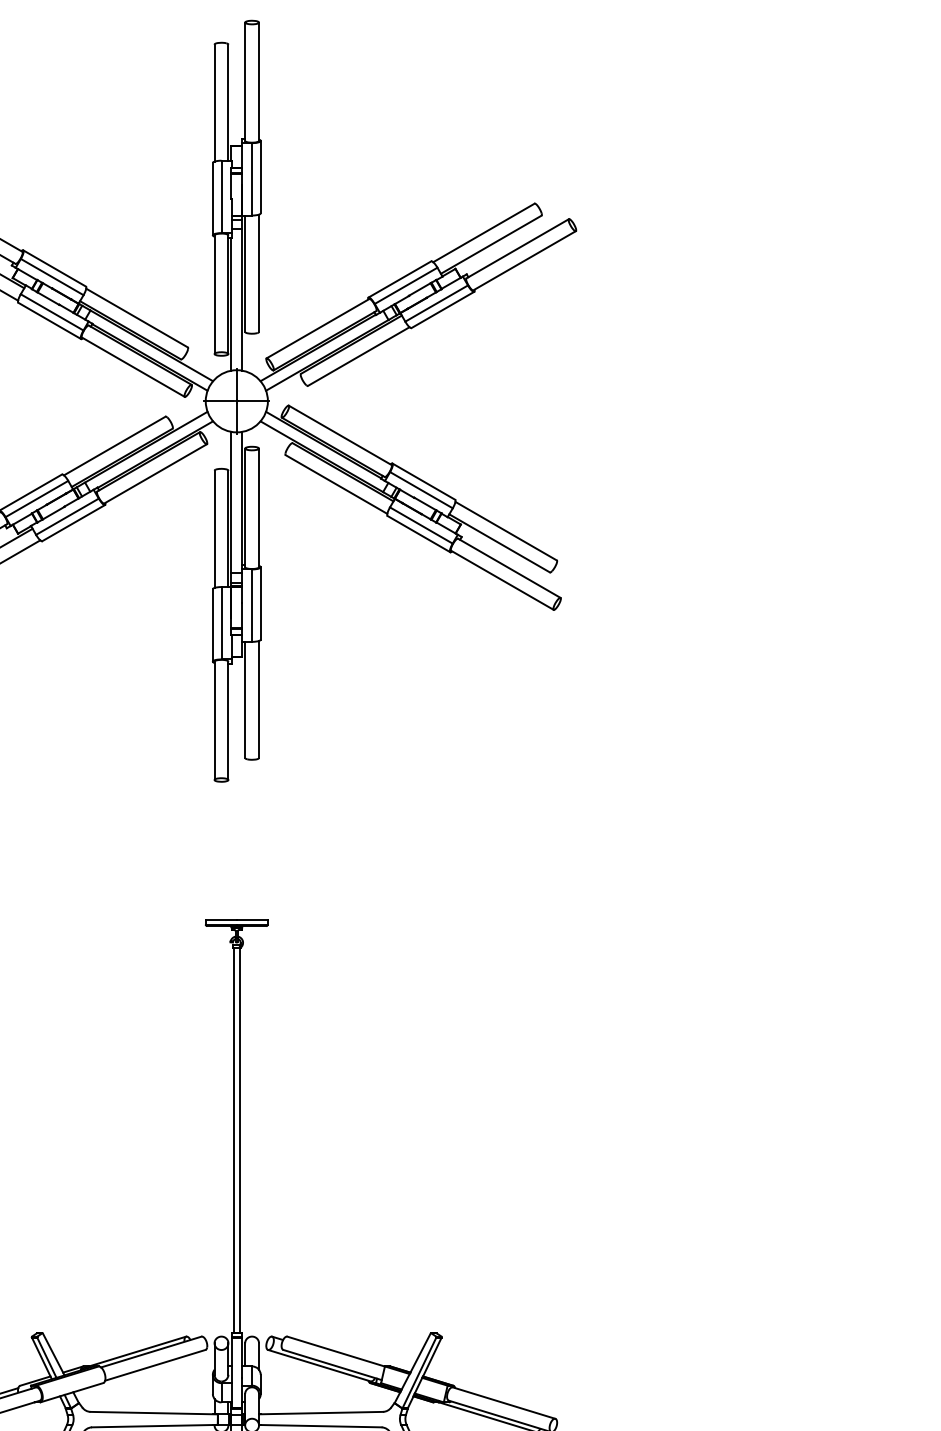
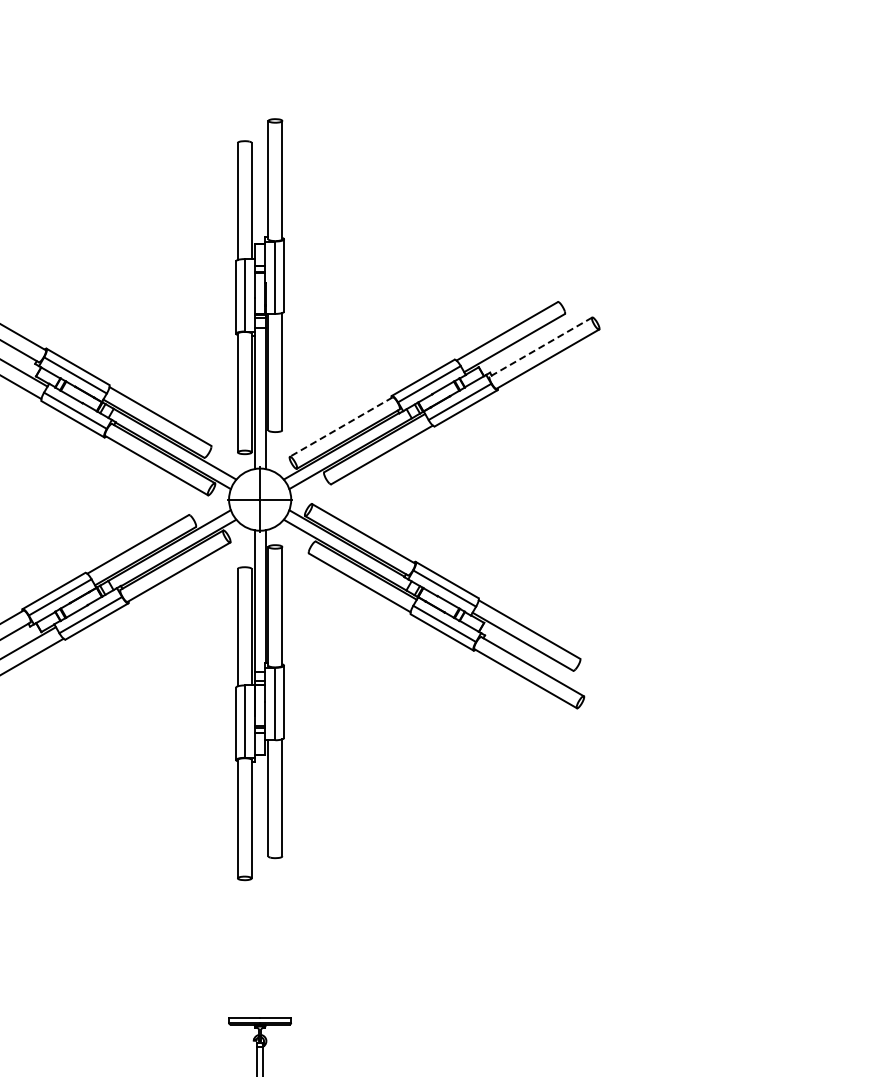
line: (517, 249) -> (540, 347), solid -> dashed
line: (317, 328) -> (340, 426), solid -> dashed

